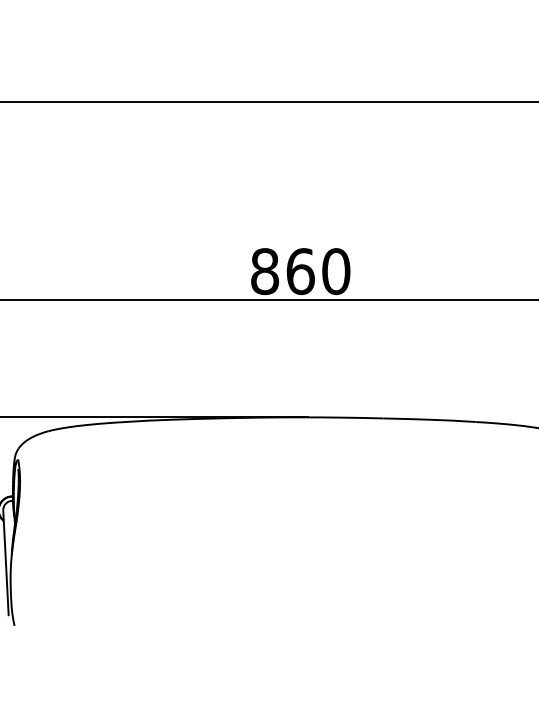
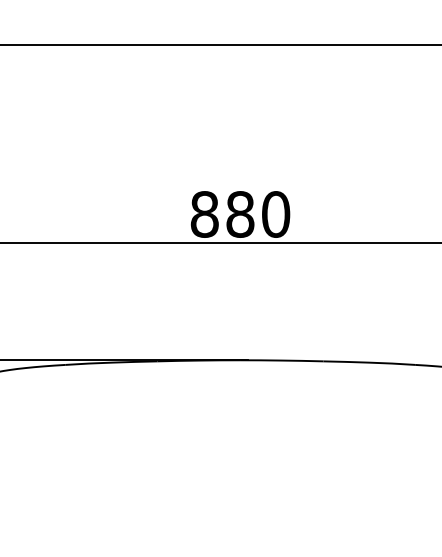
text: (300, 271) -> (240, 214), 860 -> 880

